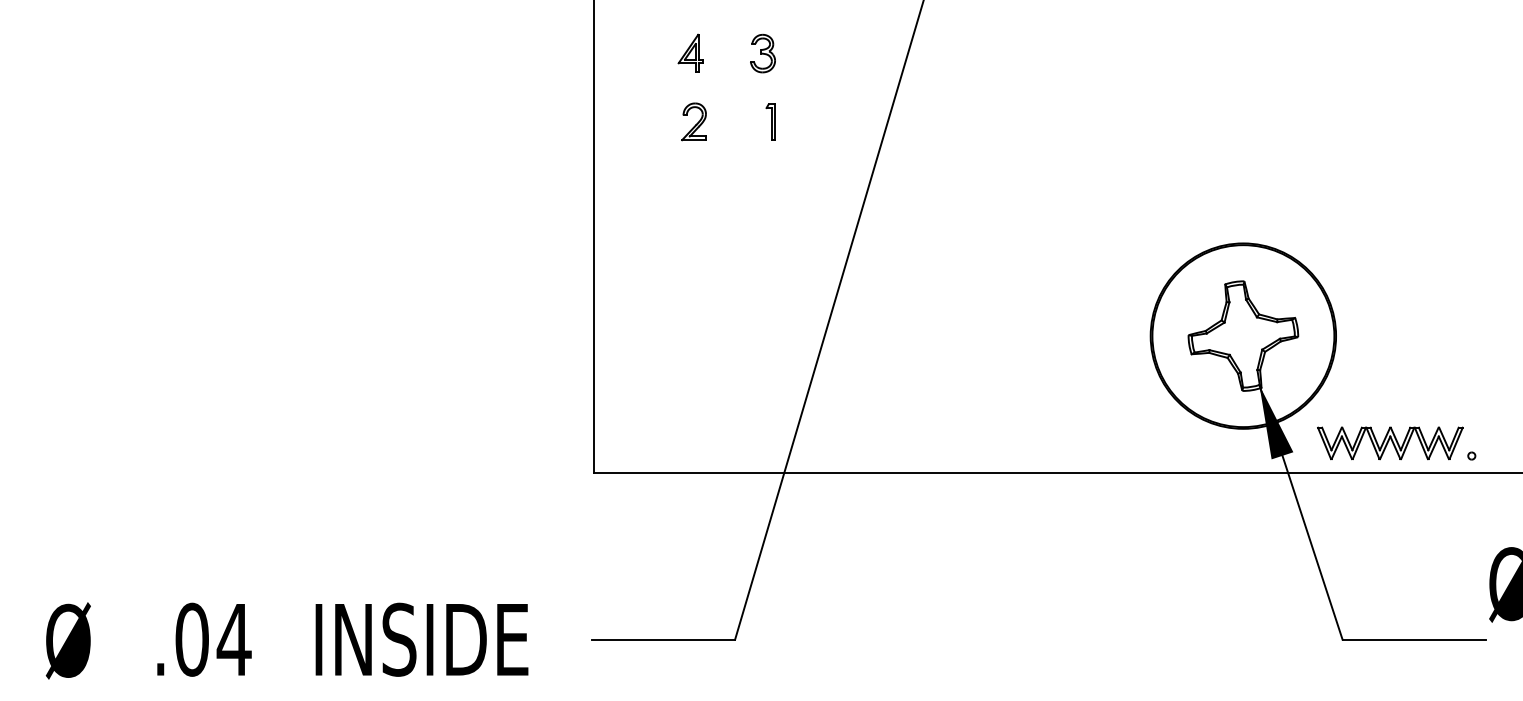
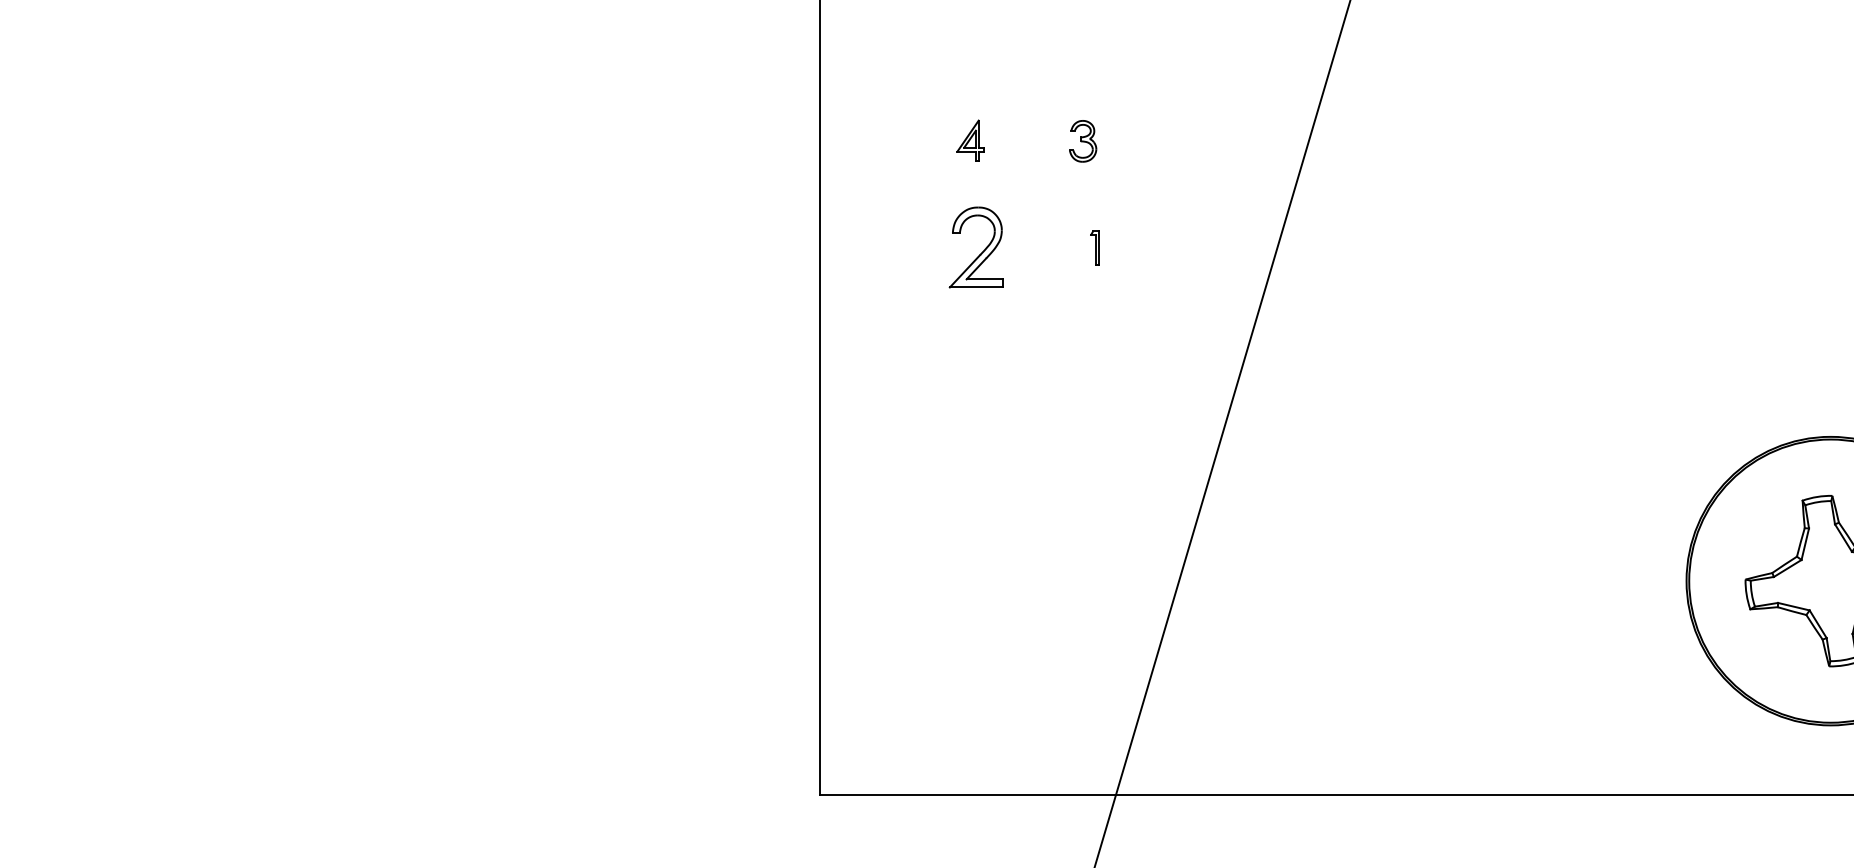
part: (690, 52) -> (970, 139), size x0.7
part: (762, 53) -> (1082, 141), size x0.7
part: (693, 121) -> (974, 247), size x1.4
part: (770, 121) -> (1094, 247), size x0.6

